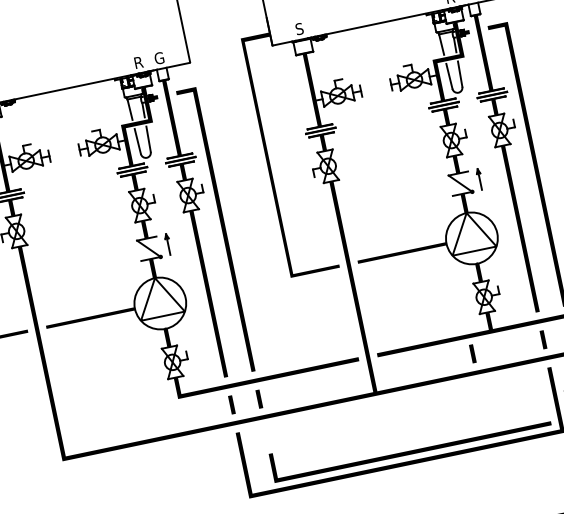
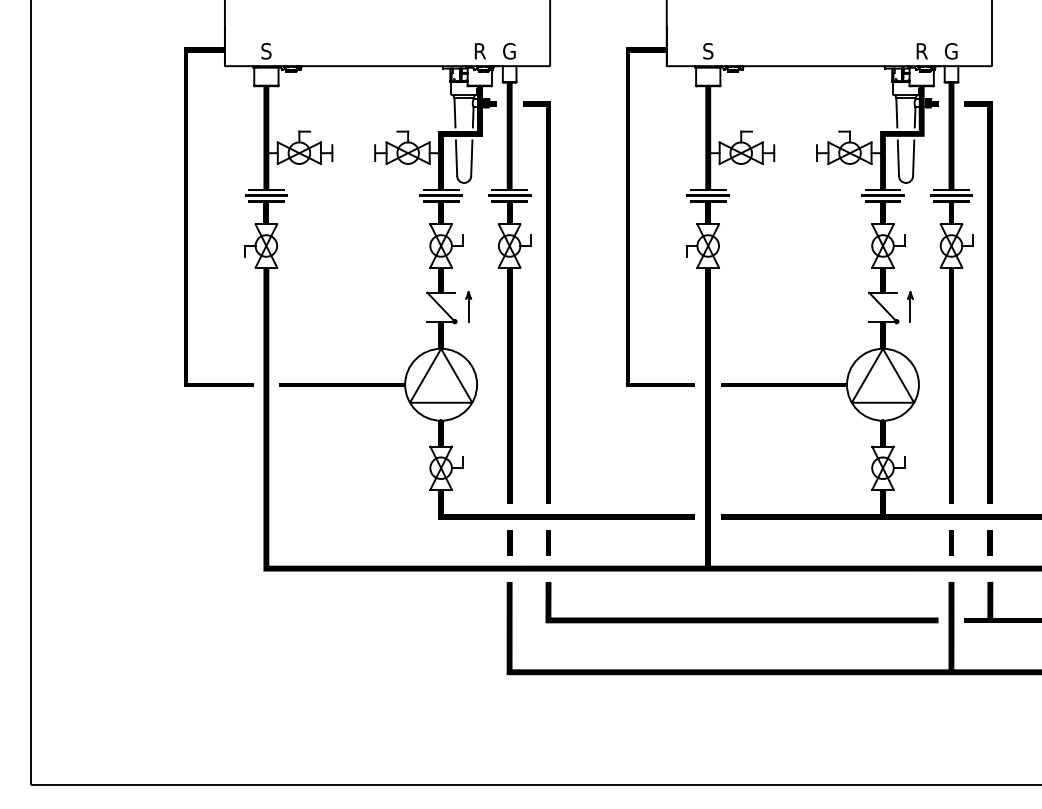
line: (472, 353) -> (851, 541), removed
line: (412, 450) -> (741, 617), moved

